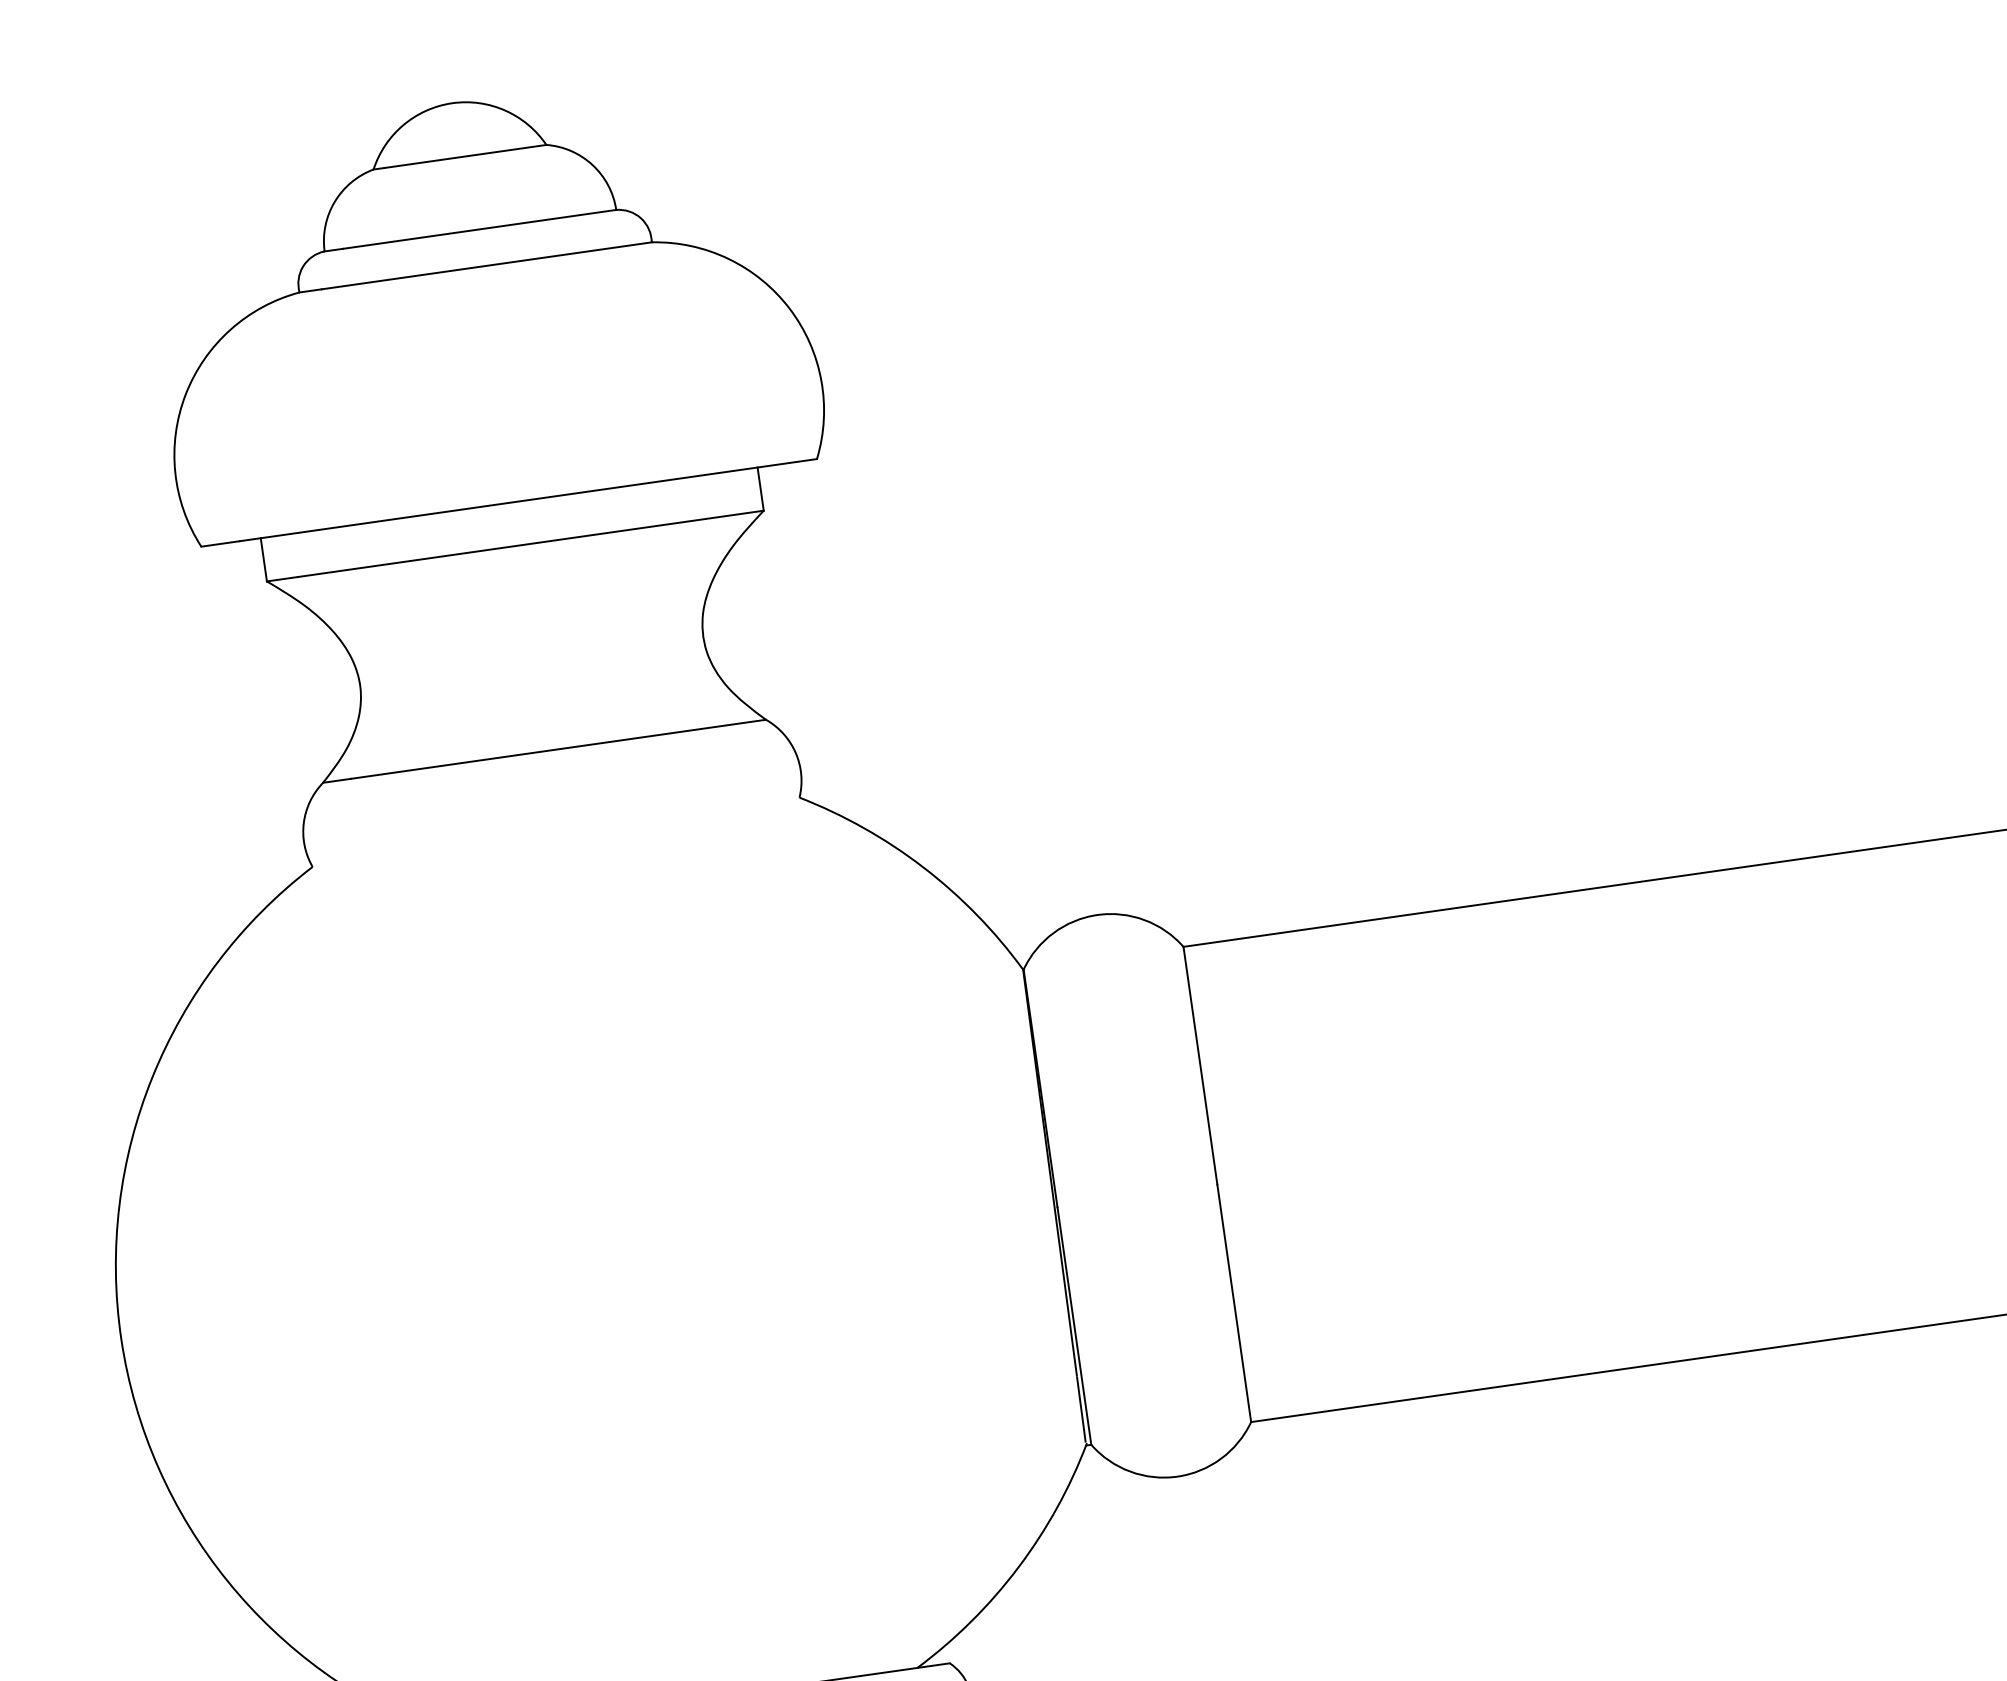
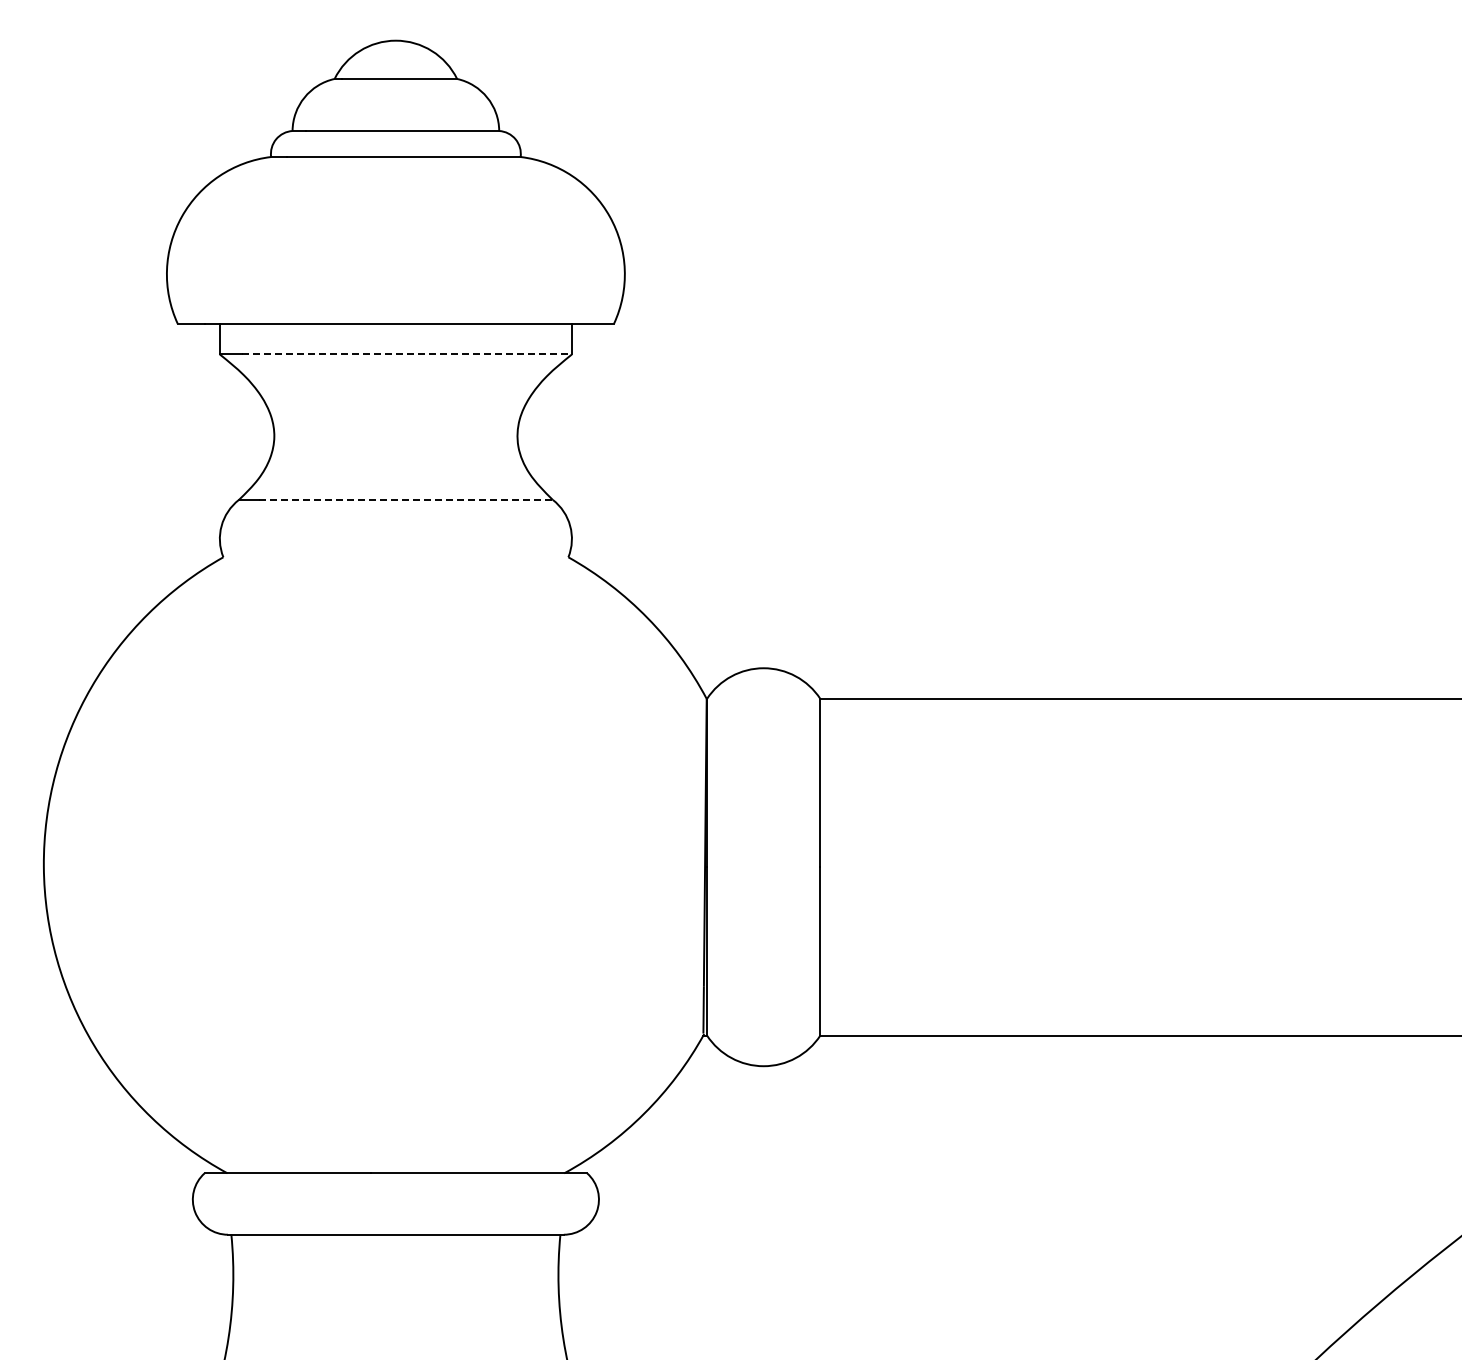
line: (531, 543) -> (407, 354), solid -> dashed
line: (559, 748) -> (406, 499), solid -> dashed

